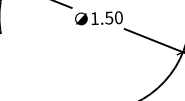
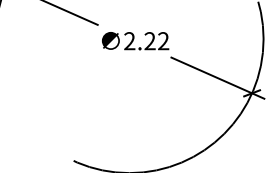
text: (106, 18) -> (146, 41), 1.50 -> 2.22

